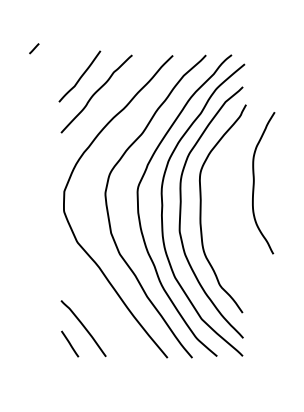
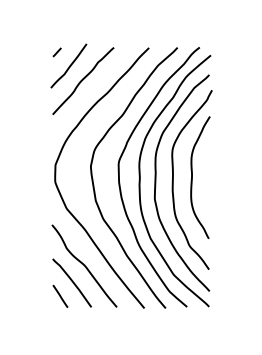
line: (34, 48) -> (57, 52), moved
curve: (254, 183) -> (192, 177), moved
curve: (97, 308) -> (84, 265), added

